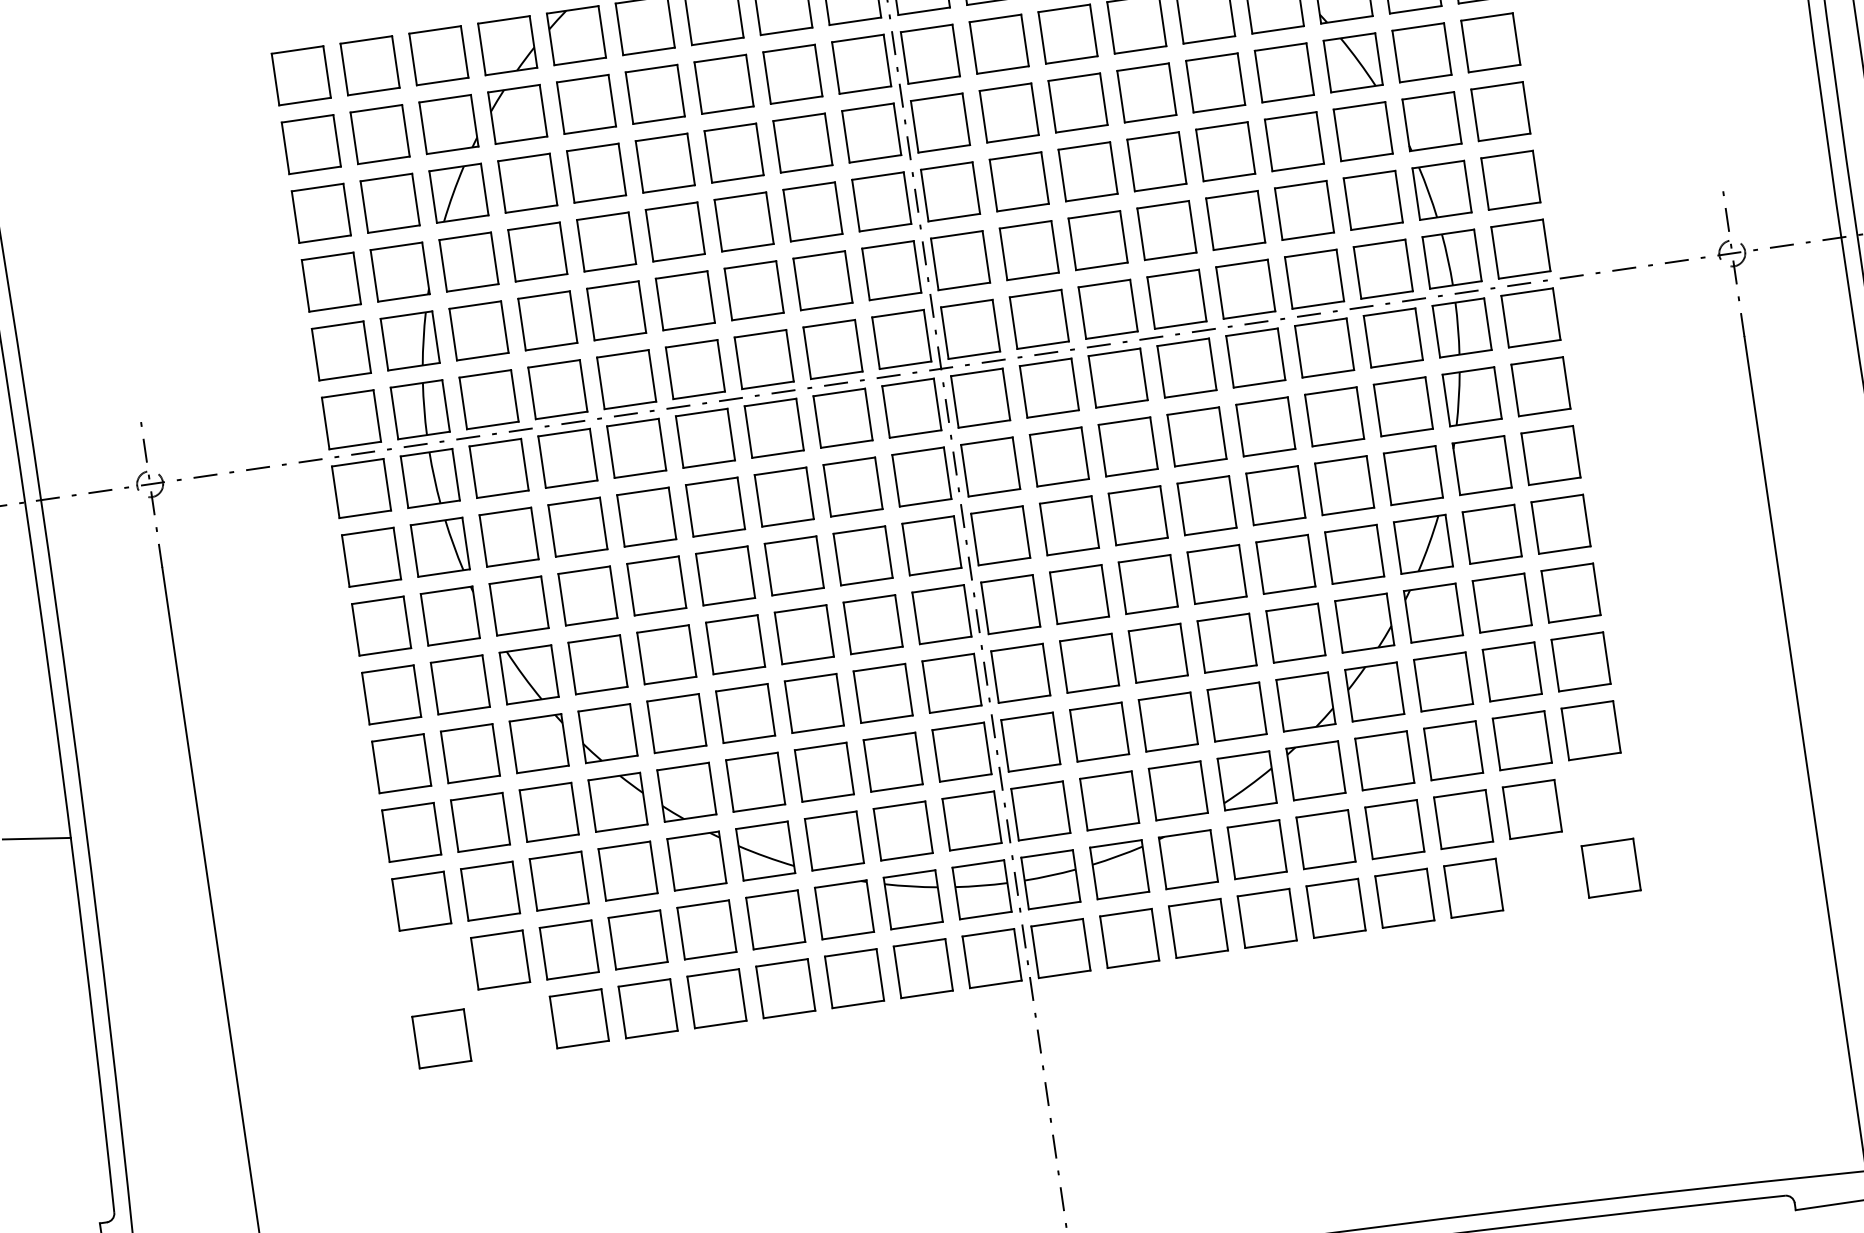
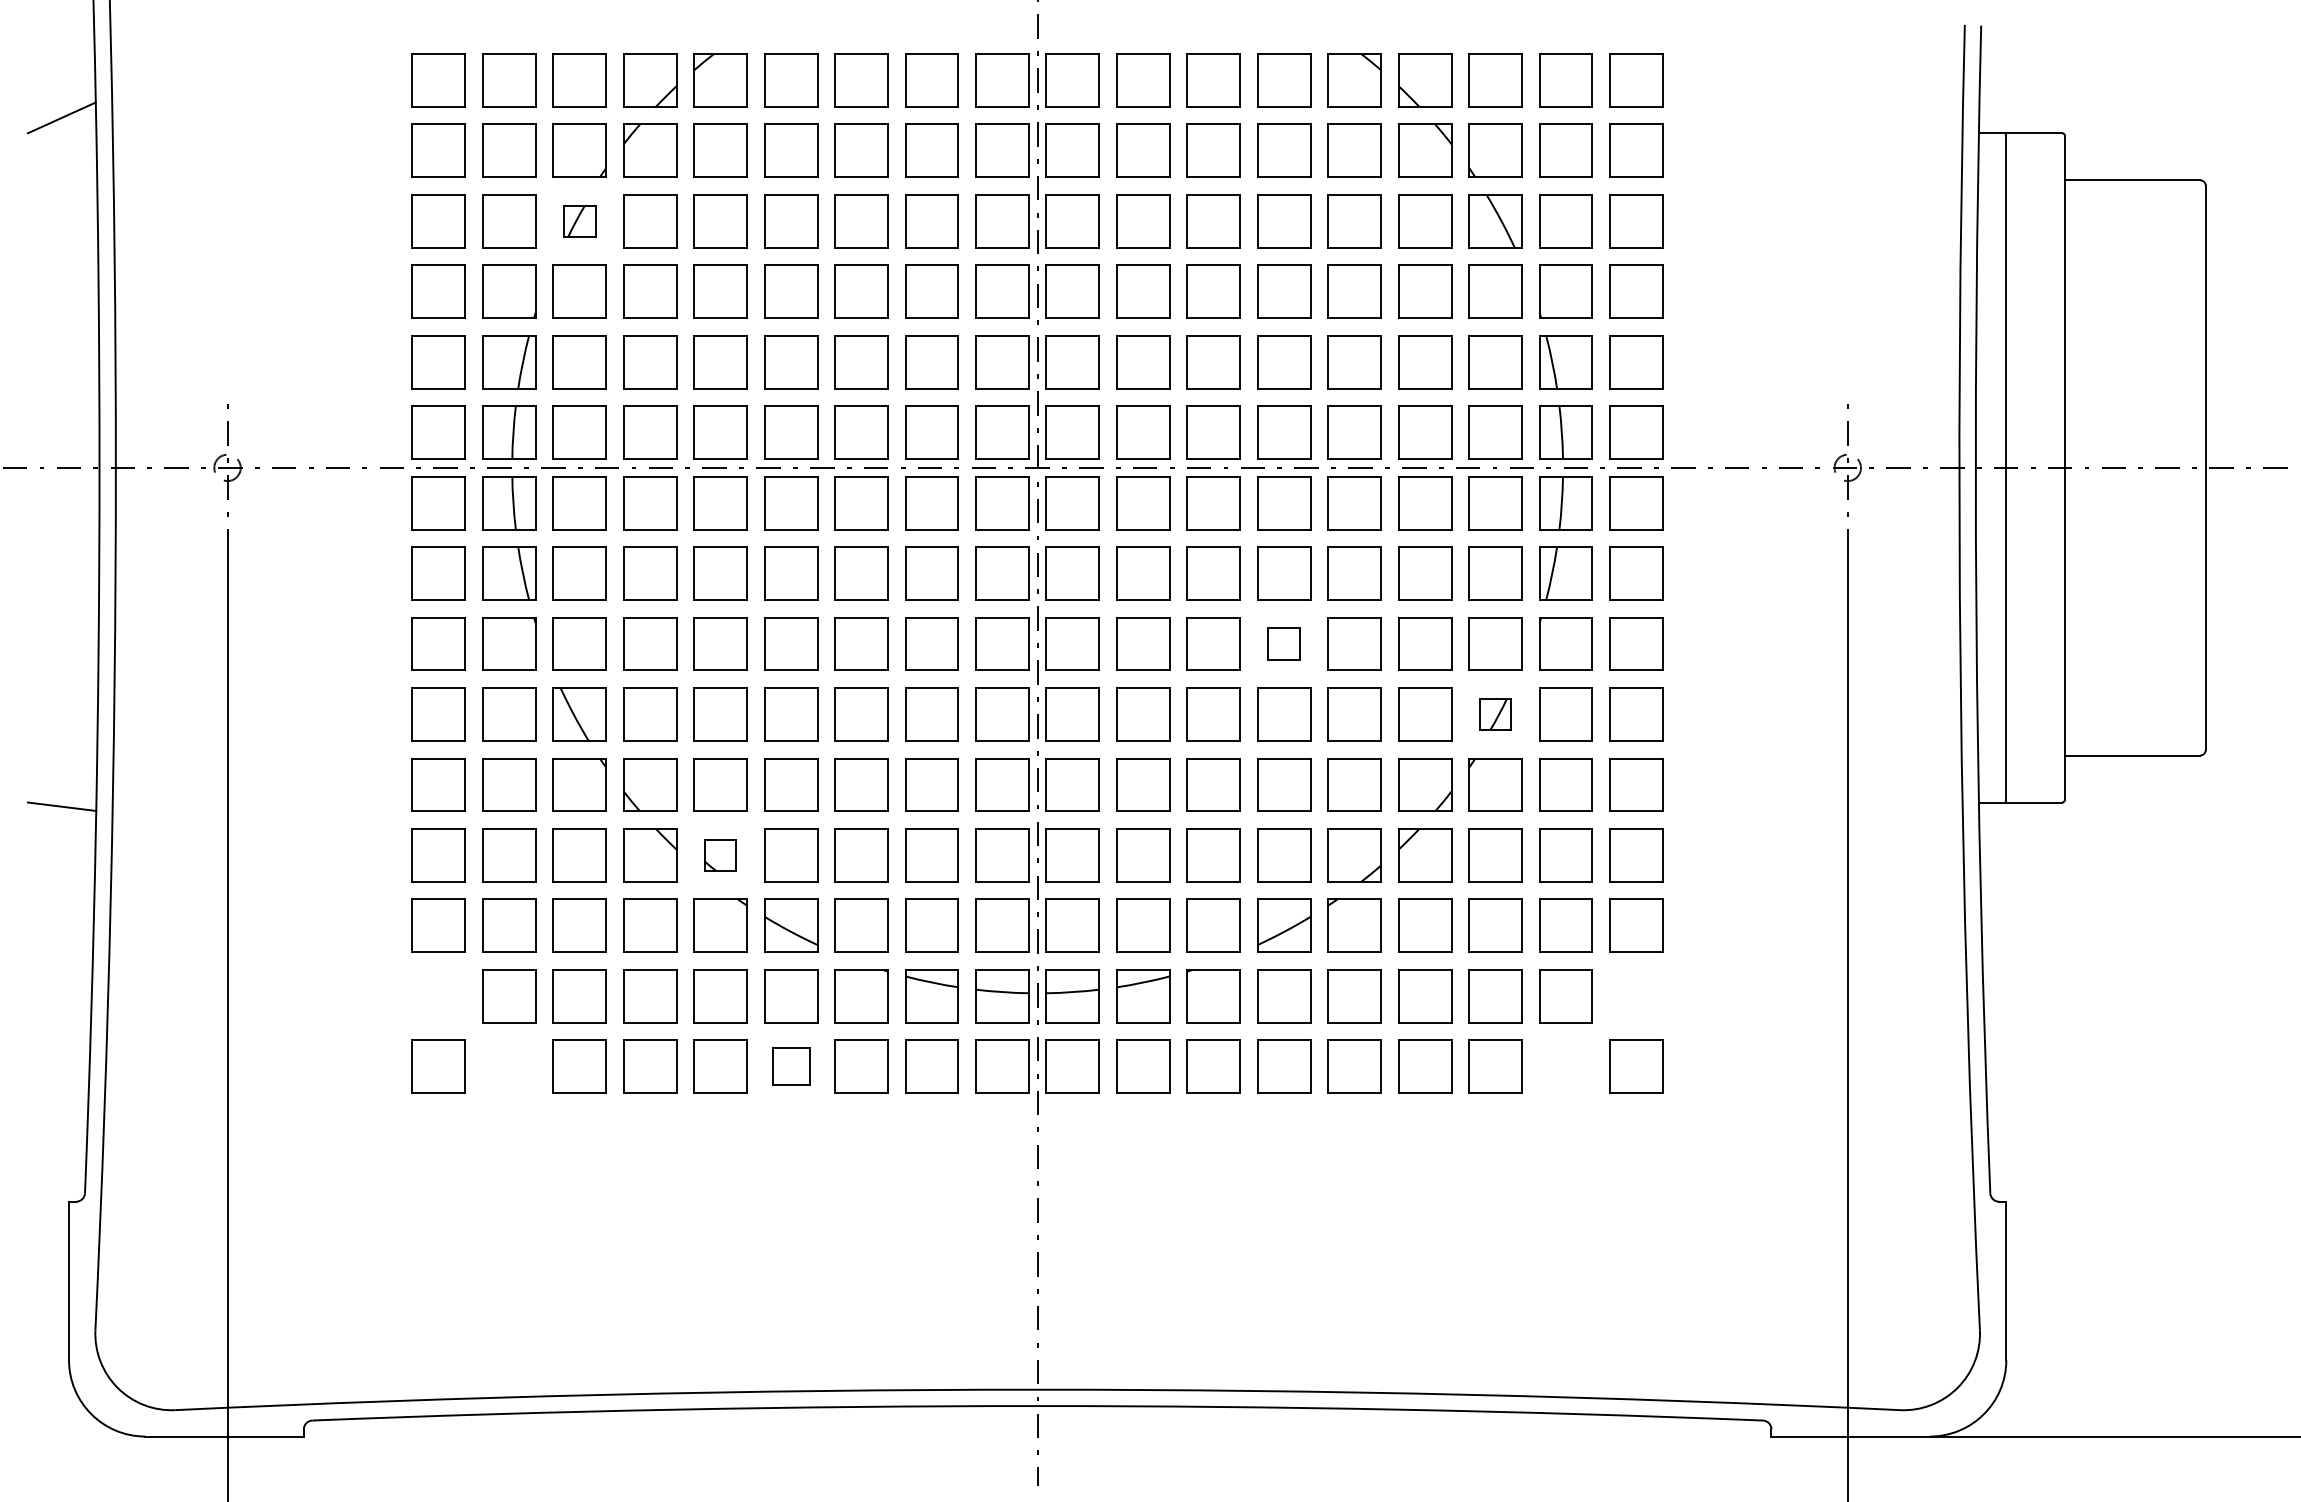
part: (458, 193) -> (579, 221), size x0.6
part: (1207, 505) -> (1284, 643), size x0.6
part: (1423, 544) -> (1495, 714), size x0.6
part: (686, 792) -> (720, 855), size x0.6
part: (786, 988) -> (791, 1066), size x0.7

